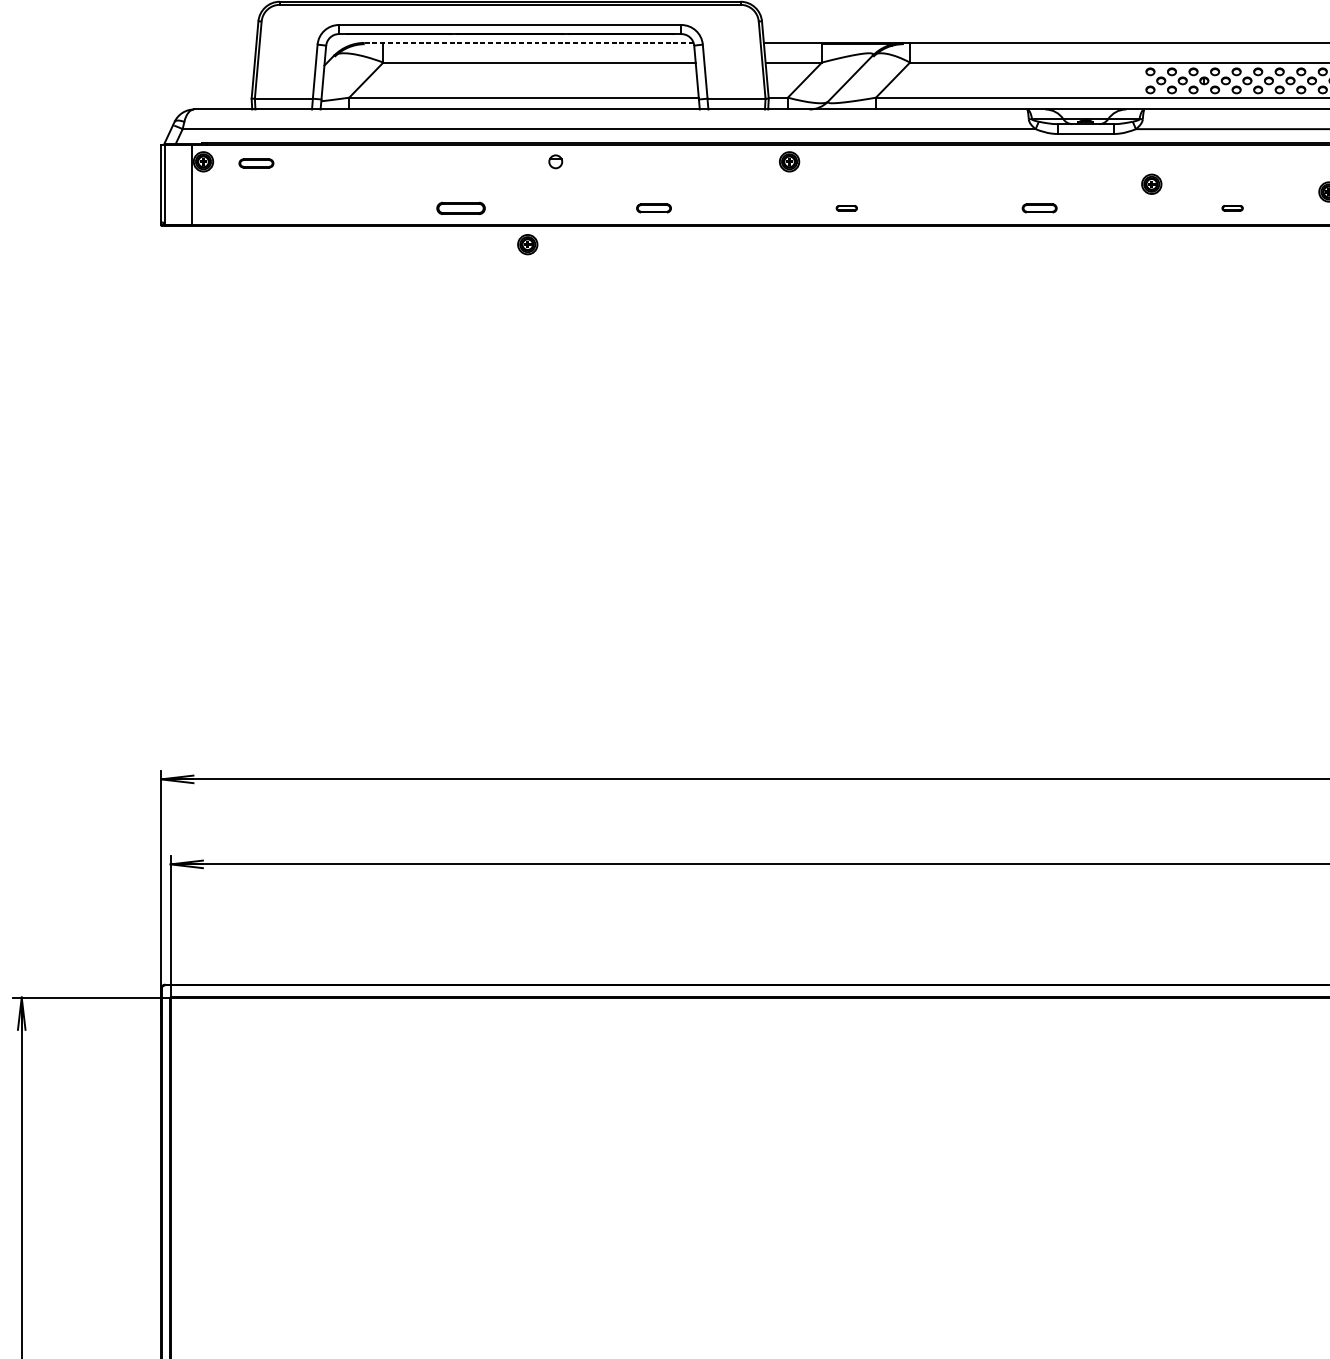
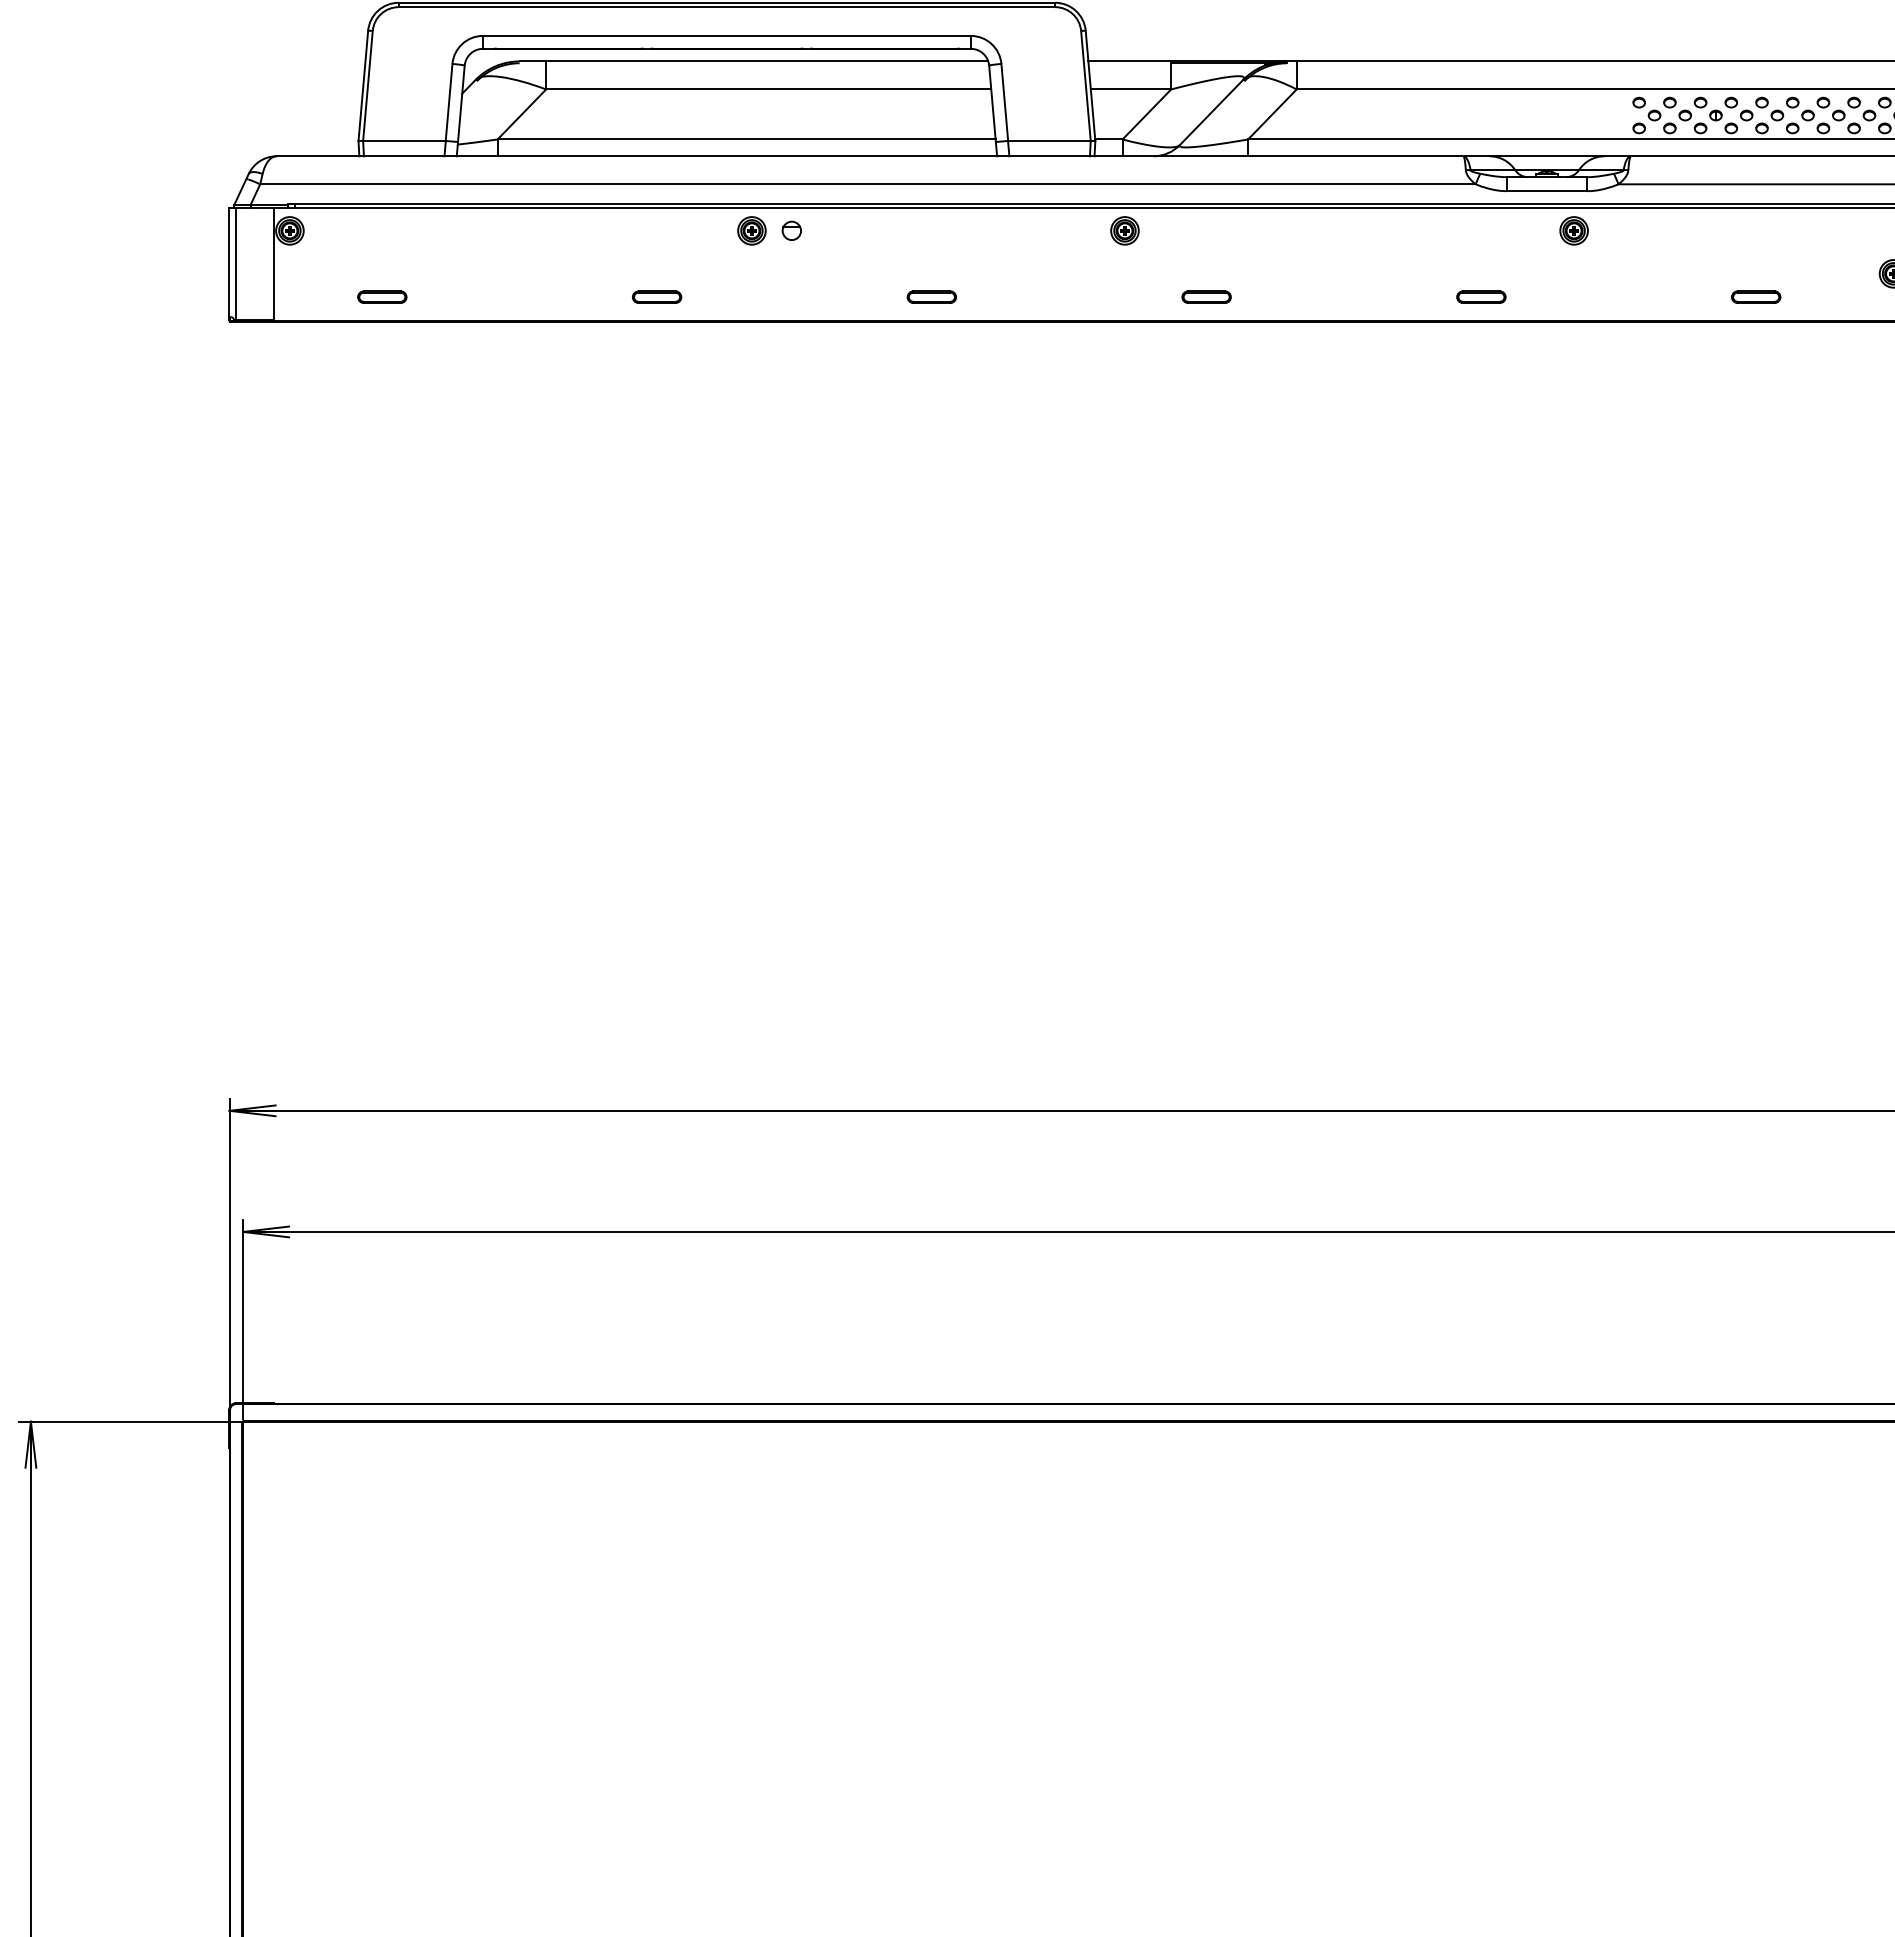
line: (529, 42) -> (754, 61), dashed -> solid
part: (256, 162) -> (382, 296), moved
part: (1151, 184) -> (1573, 230), moved
part: (461, 207) -> (657, 296), size x0.71
part: (846, 207) -> (1206, 296), size x1.67
part: (1232, 207) -> (1756, 296), size x1.67
part: (527, 244) -> (751, 230), moved

